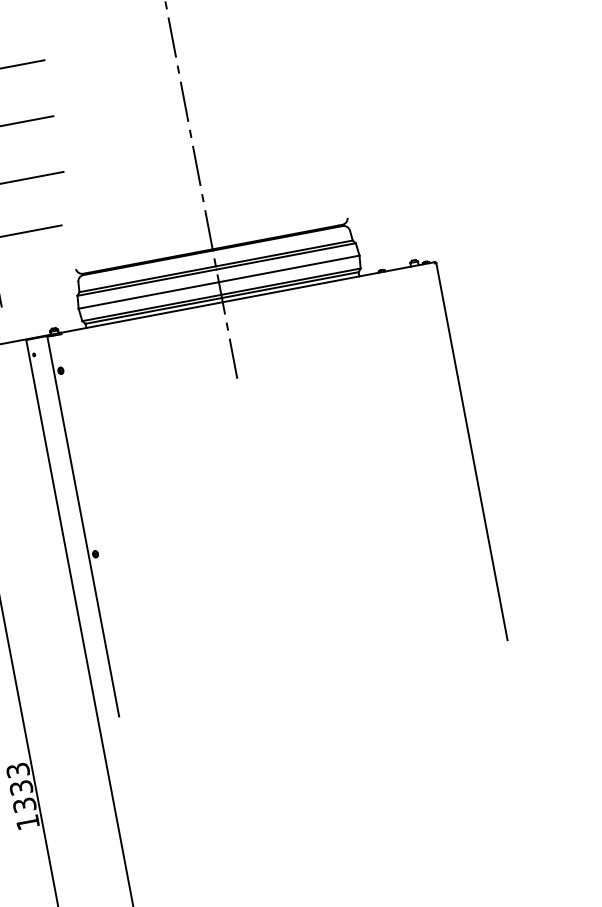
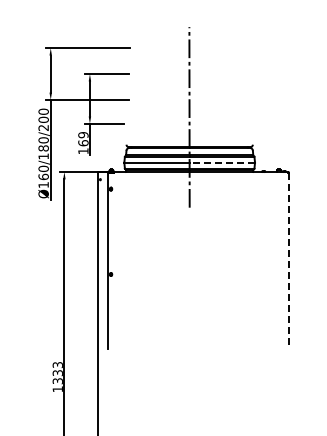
line: (289, 268) -> (222, 162), solid -> dashed
line: (471, 452) -> (288, 260), solid -> dashed

